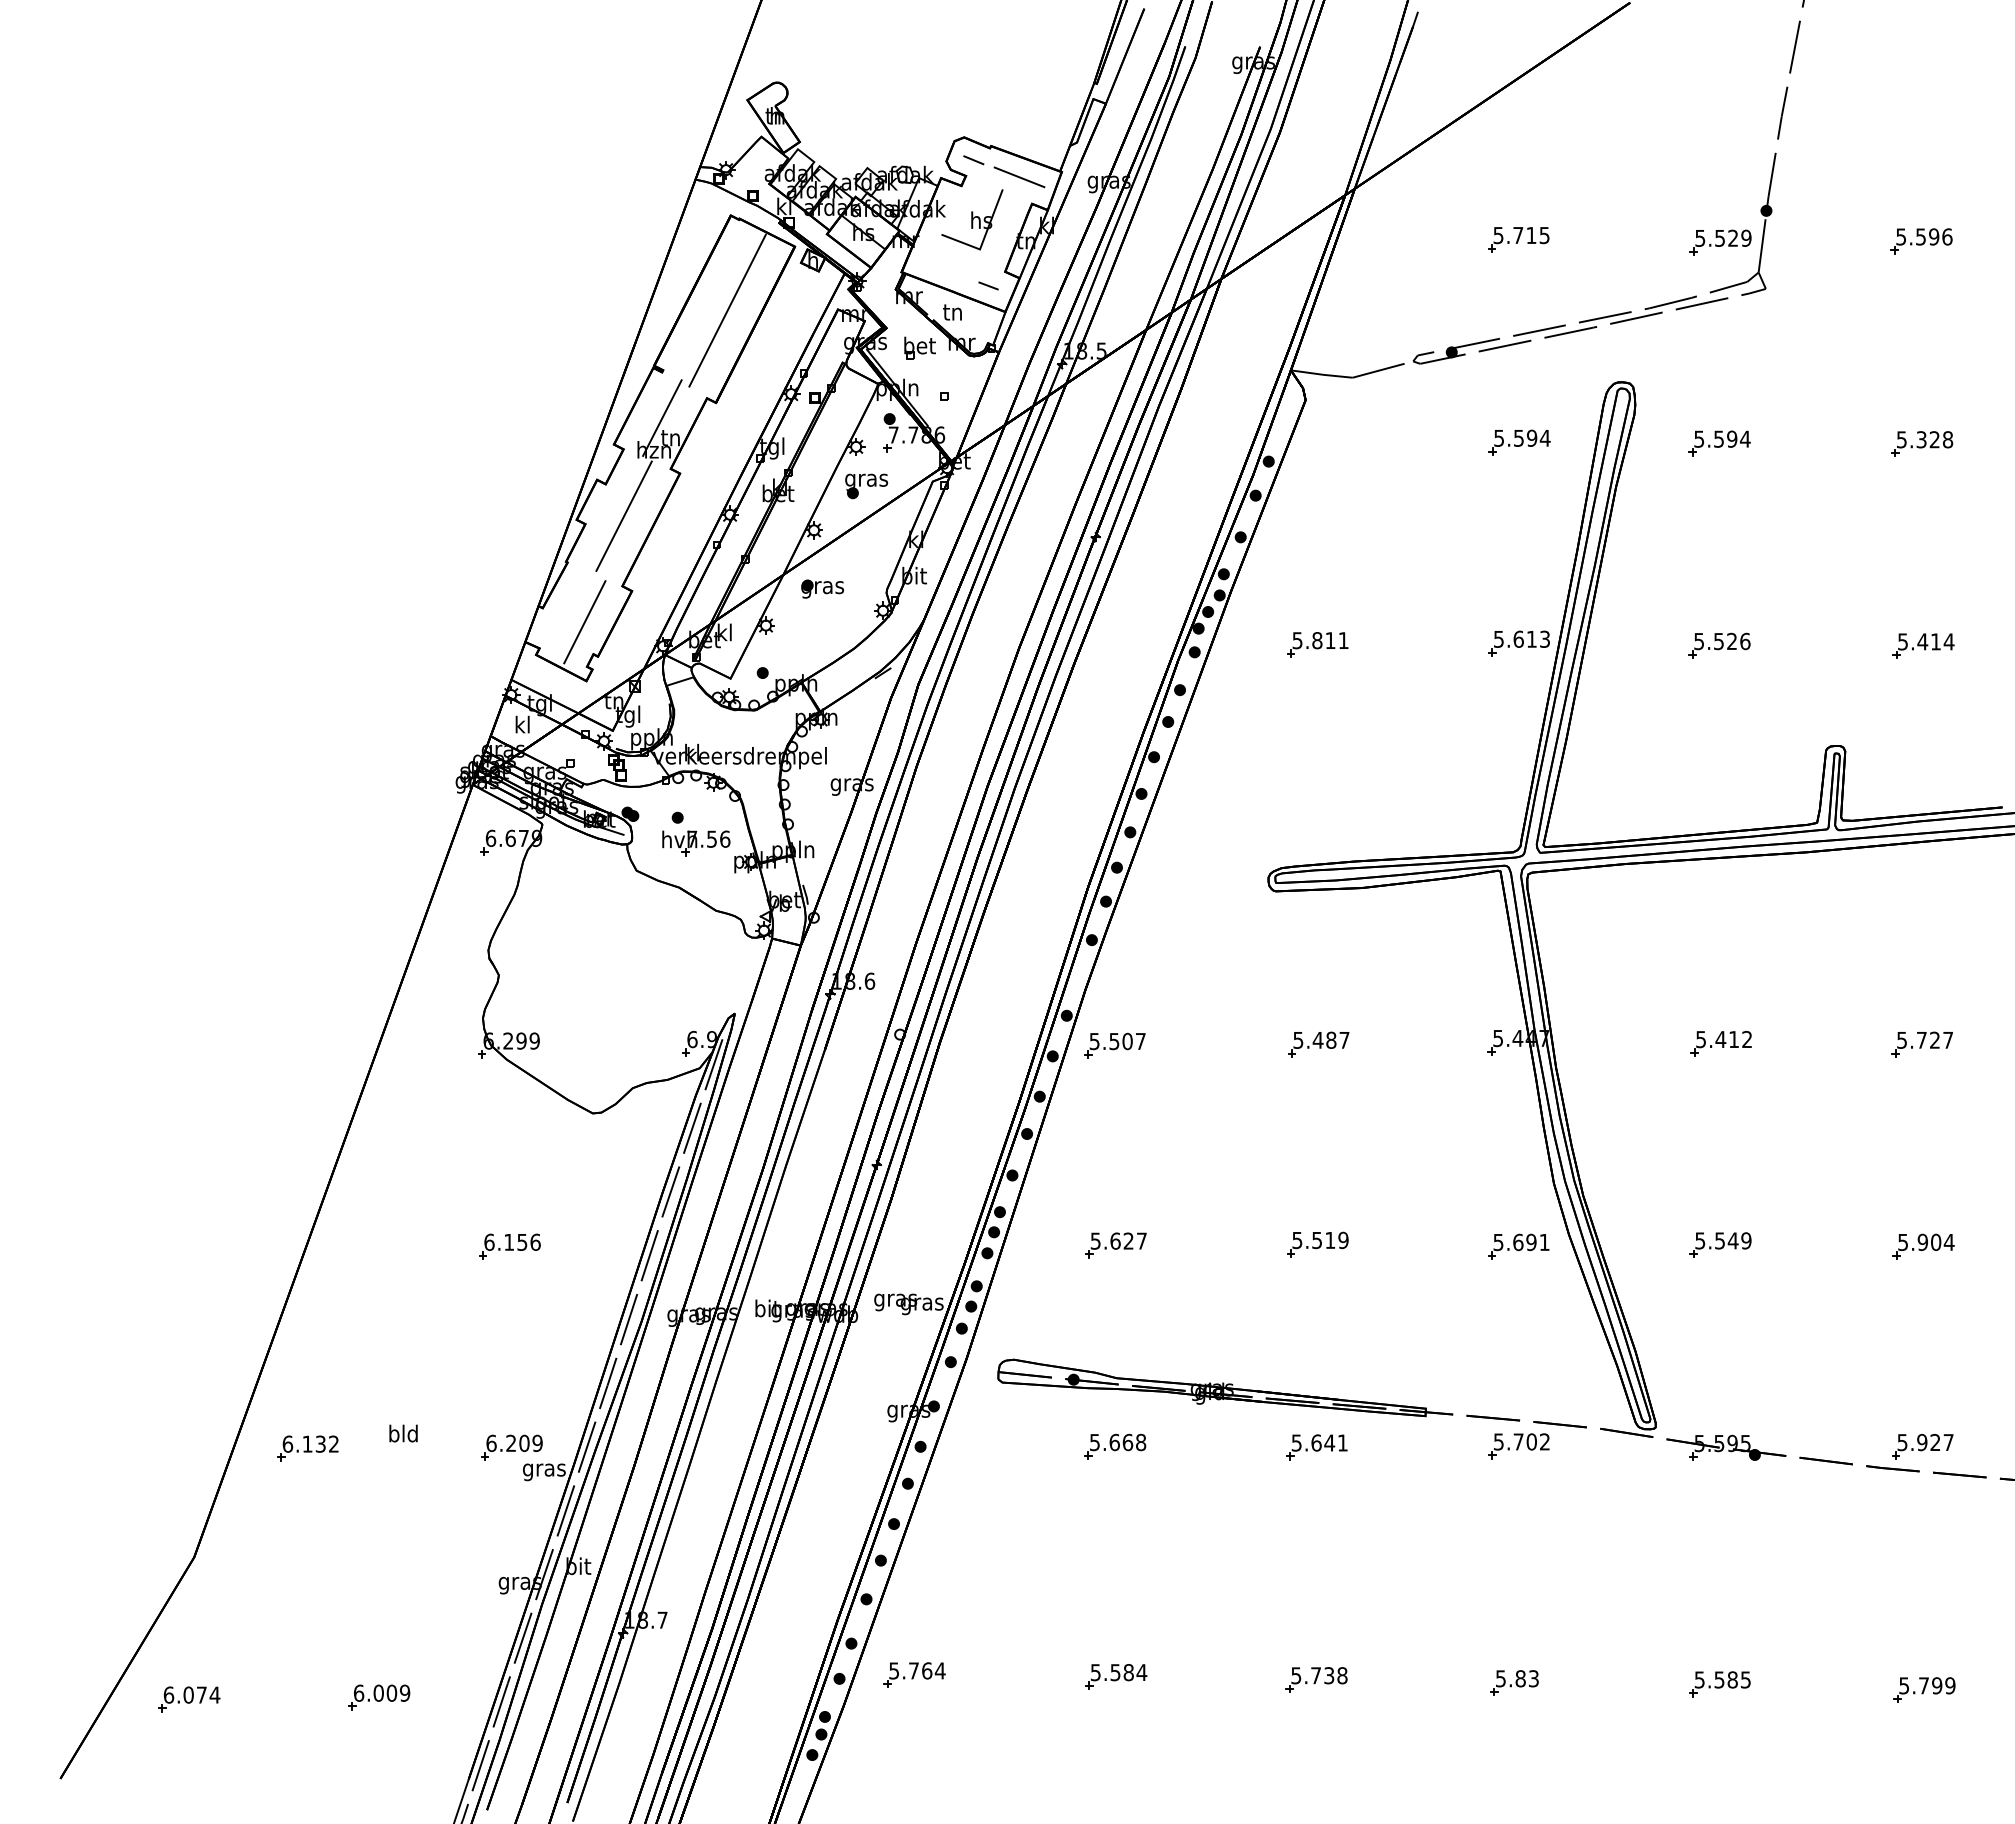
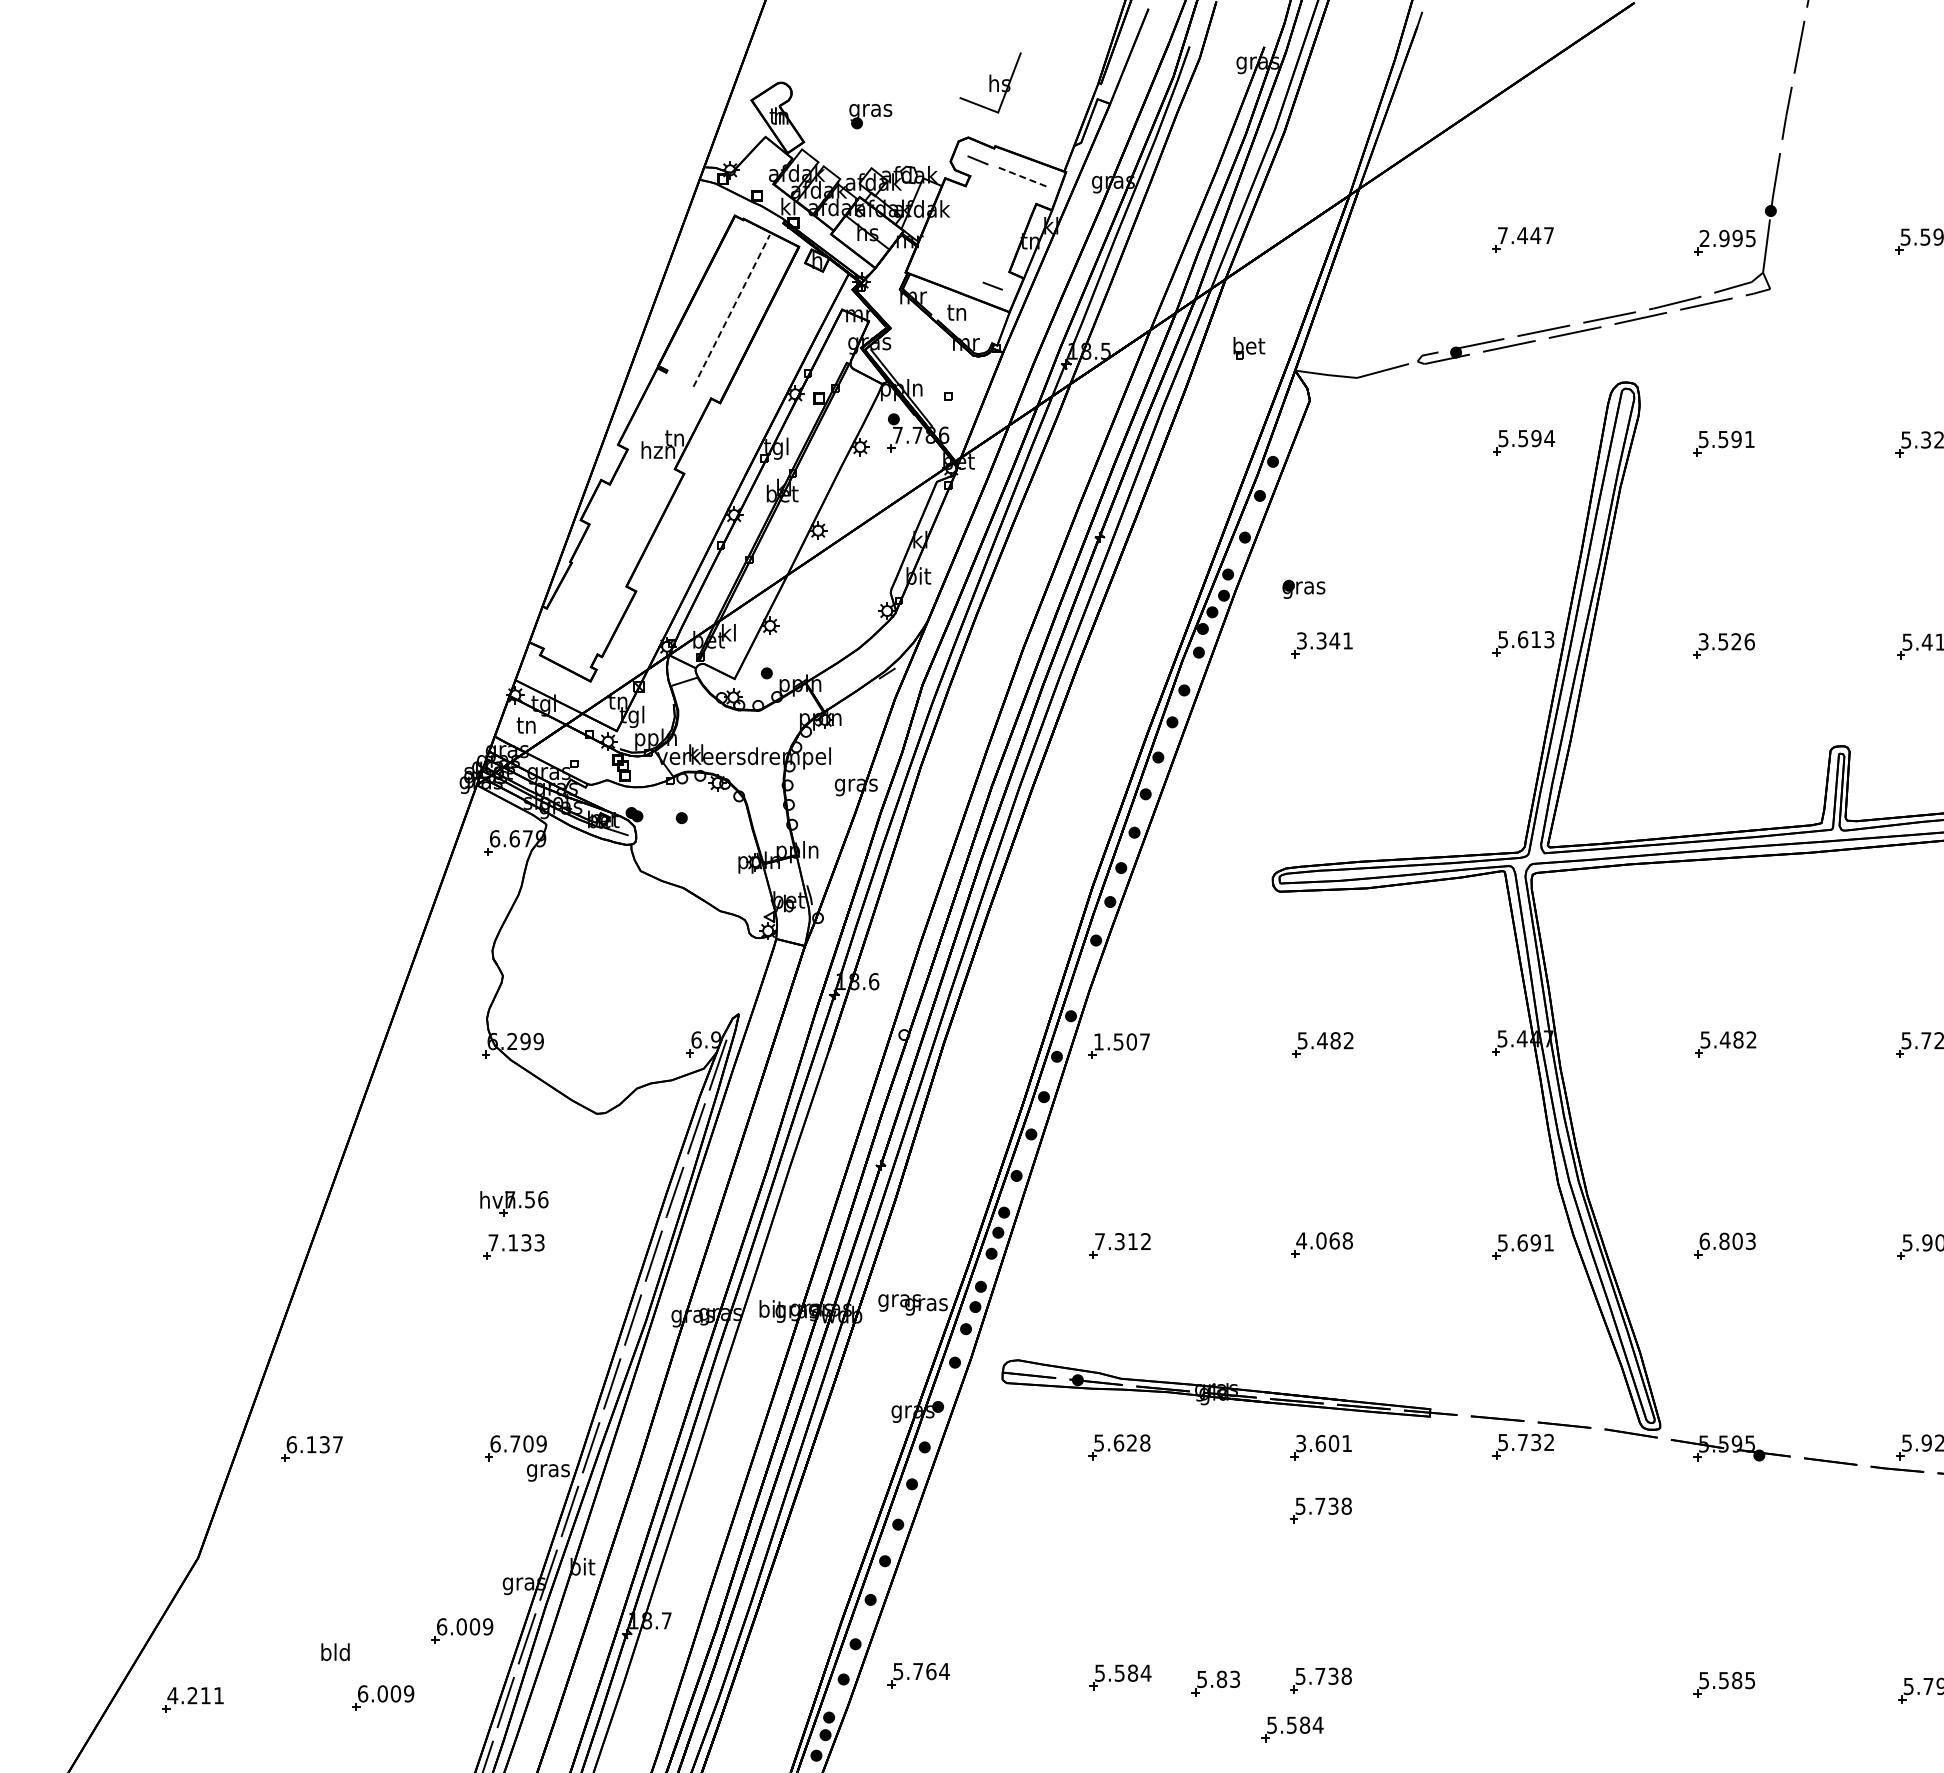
line: (1019, 177) -> (1023, 177), solid -> dashed
part: (972, 219) -> (990, 82), moved
text: (1521, 235) -> (1525, 235), 5.715 -> 7.447
text: (1723, 237) -> (1727, 237), 5.529 -> 2.995
line: (727, 310) -> (731, 310), solid -> dashed
part: (919, 347) -> (1248, 347), moved
line: (662, 417) -> (666, 417), removed
text: (1744, 438) -> (1748, 438), 5.594 -> 5.591
part: (866, 486) -> (870, 116), moved
line: (623, 515) -> (627, 515), removed
part: (822, 588) -> (1303, 588), moved
line: (584, 622) -> (588, 622), removed
text: (1314, 640) -> (1318, 640), 5.811 -> 3.341
text: (1699, 640) -> (1703, 640), 5.526 -> 3.526
text: (521, 724) -> (525, 724), kl -> tn
part: (696, 843) -> (514, 1203), moved
text: (1344, 1039) -> (1348, 1039), 5.487 -> 5.482
text: (1734, 1039) -> (1738, 1039), 5.412 -> 5.482
text: (1094, 1041) -> (1098, 1041), 5.507 -> 1.507
text: (1118, 1240) -> (1122, 1240), 5.627 -> 7.312
text: (1319, 1240) -> (1323, 1240), 5.519 -> 4.068
text: (1723, 1240) -> (1727, 1240), 5.549 -> 6.803
text: (512, 1241) -> (516, 1241), 6.156 -> 7.133
text: (403, 1433) -> (335, 1652), moved
text: (1531, 1441) -> (1535, 1442), 5.702 -> 5.732
text: (511, 1442) -> (515, 1443), 6.209 -> 6.709
text: (1127, 1442) -> (1131, 1443), 5.668 -> 5.628
text: (1313, 1442) -> (1317, 1443), 5.641 -> 3.601
text: (333, 1443) -> (337, 1444), 6.132 -> 6.137
part: (1316, 1509) -> (1320, 1510), added
part: (458, 1630) -> (462, 1631), added
part: (1514, 1682) -> (1215, 1683), moved
text: (191, 1694) -> (195, 1695), 6.074 -> 4.211
part: (1288, 1728) -> (1292, 1729), added

